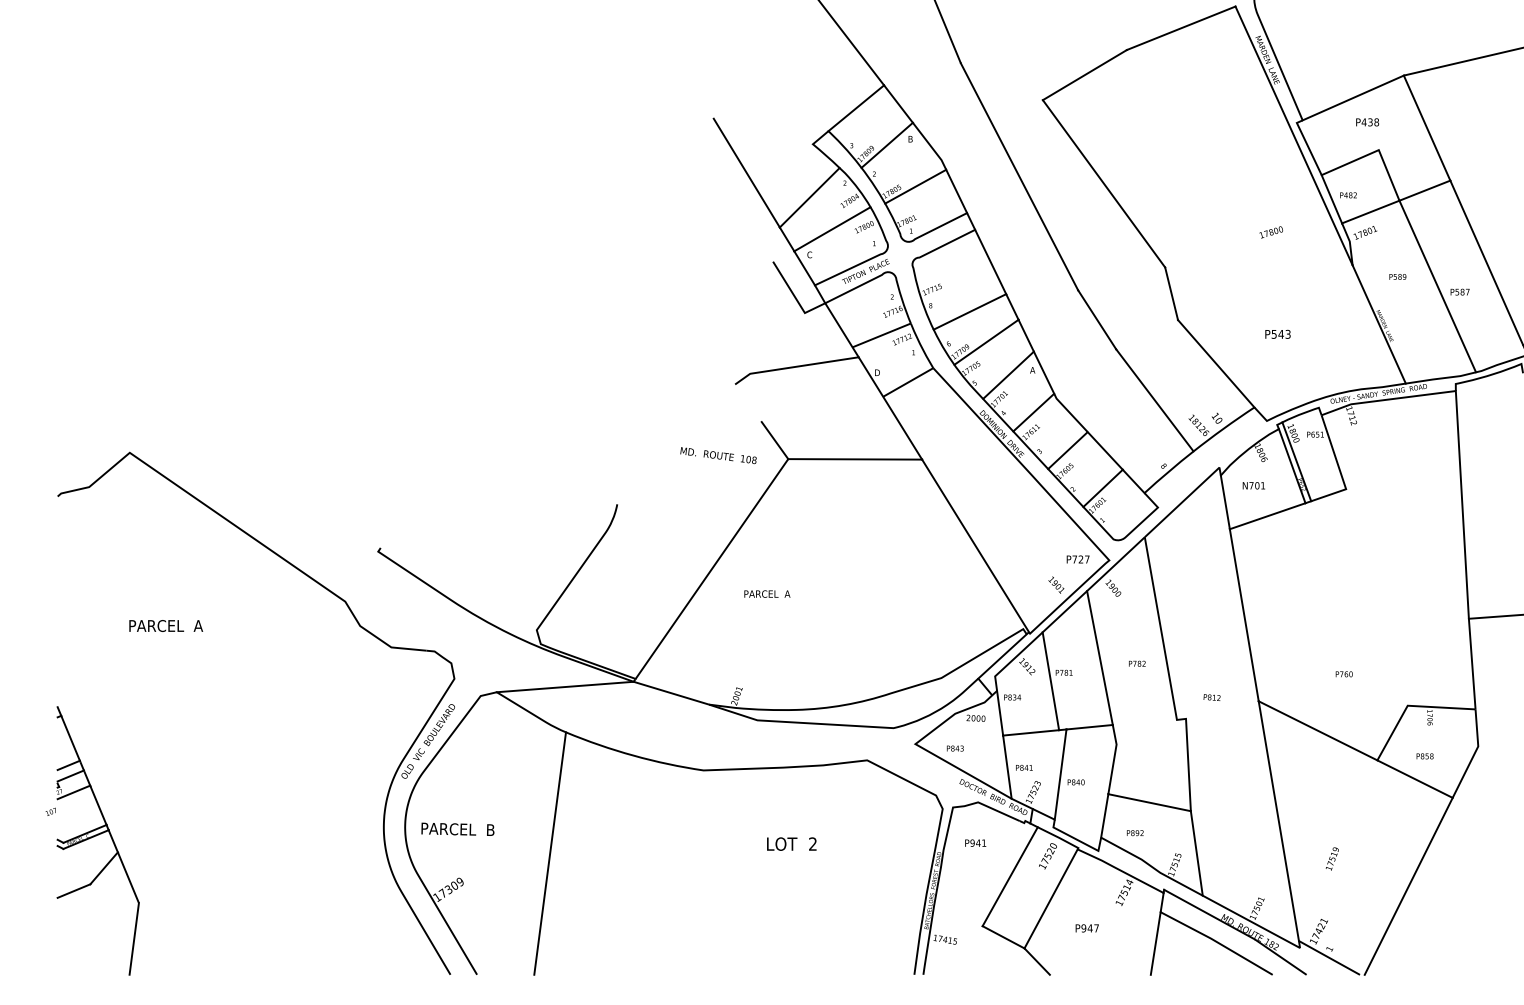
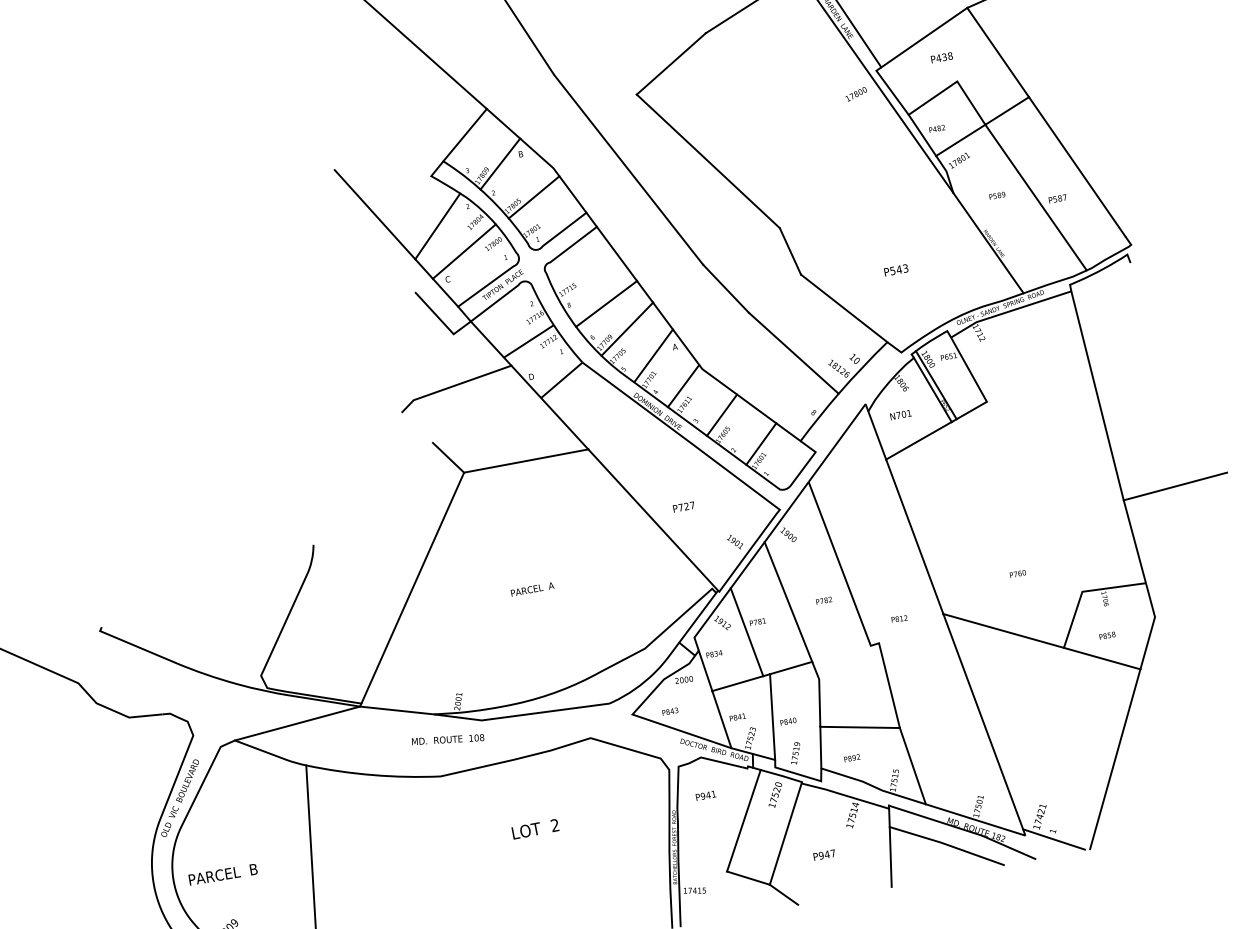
text: (1270, 232) -> (855, 94), moved
text: (718, 455) -> (447, 739), moved
text: (1077, 559) -> (683, 507), moved
text: (767, 593) -> (532, 588), moved
text: (1331, 858) -> (794, 753), moved

